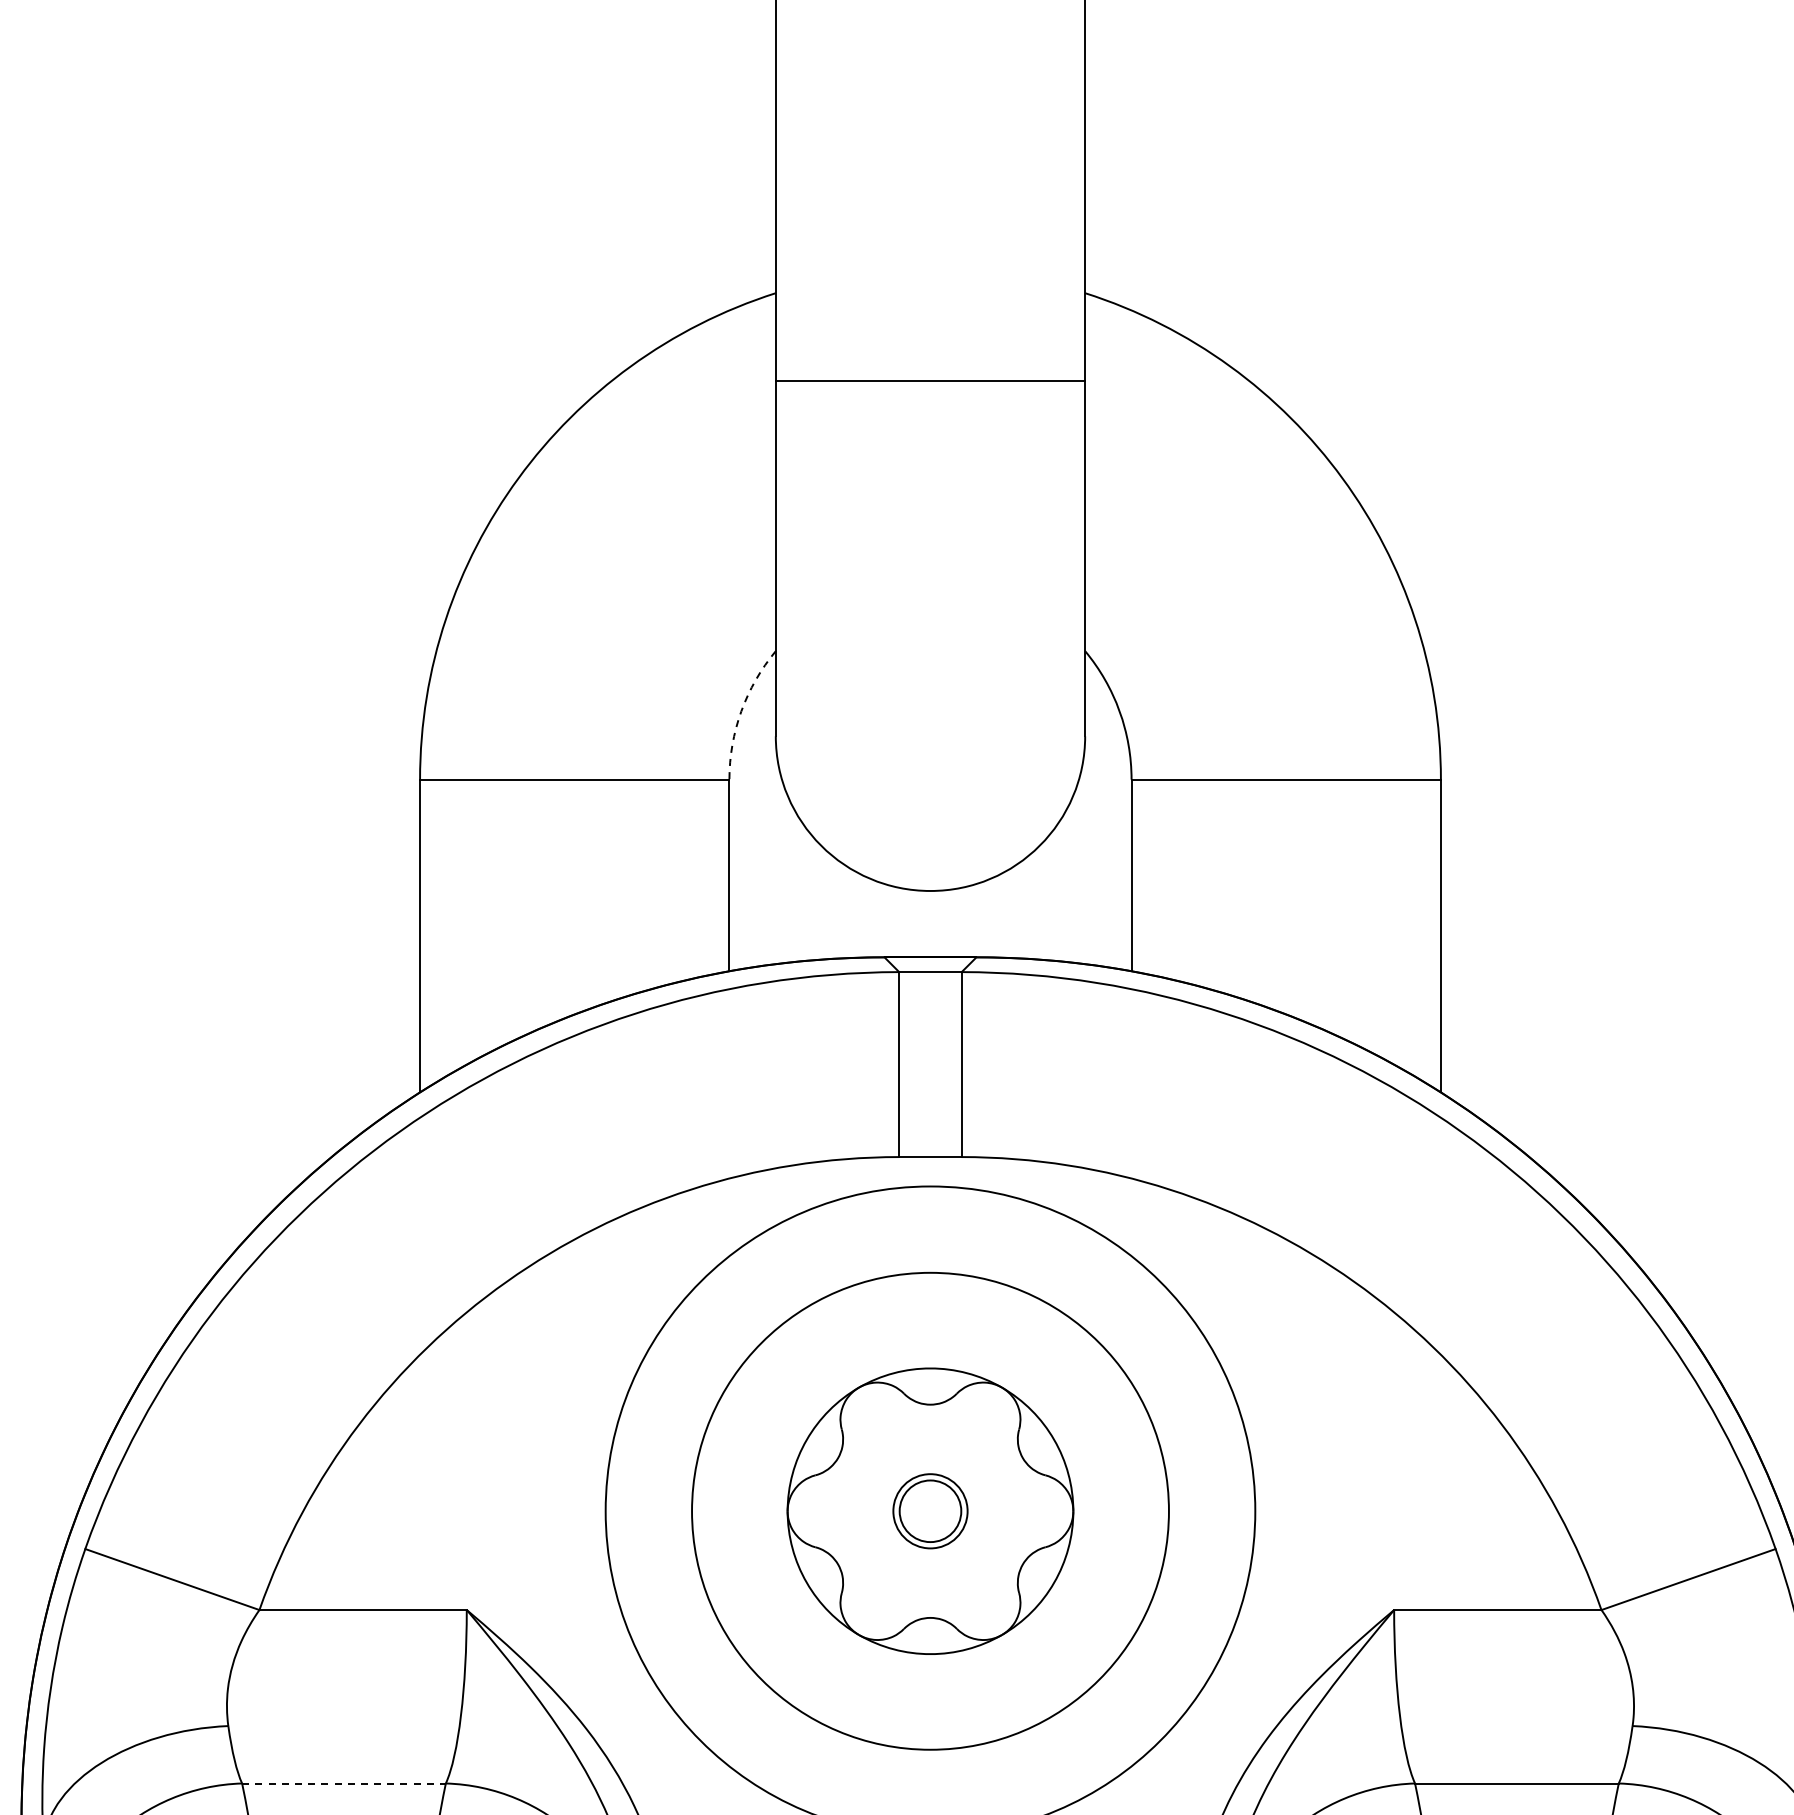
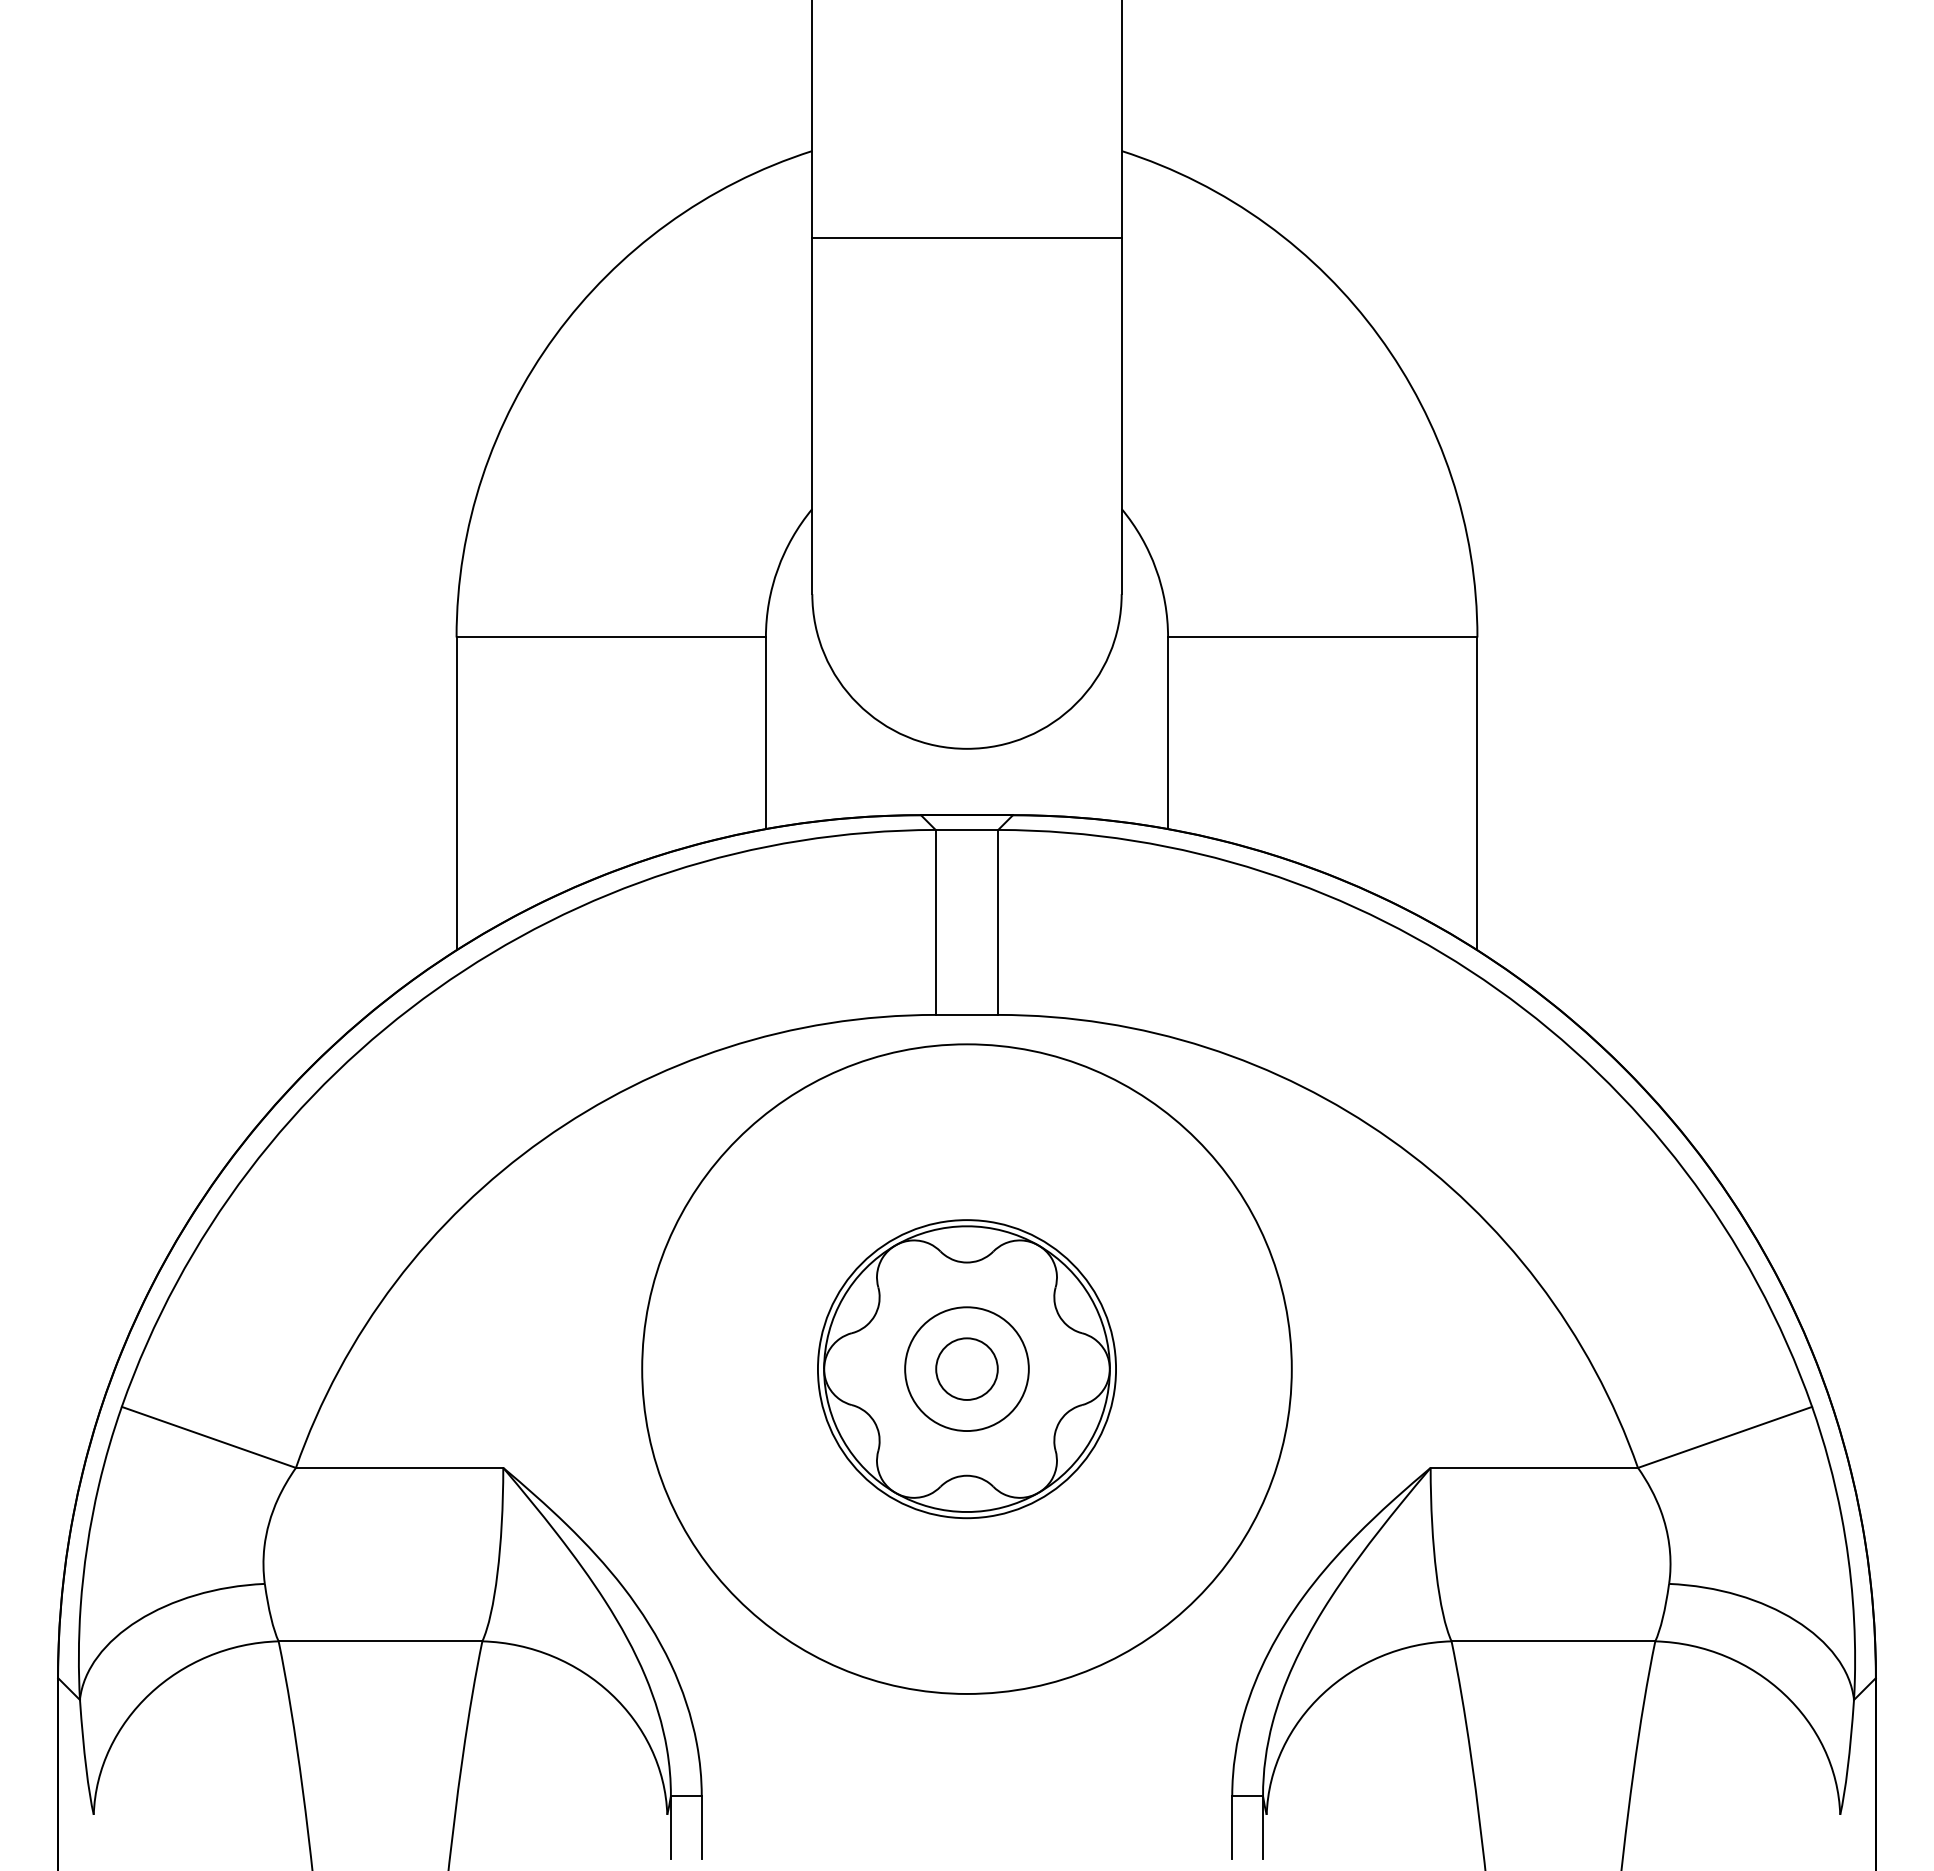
arc: (740, 711) -> (777, 569), dashed -> solid
circle: (929, 1511) -> (966, 1369), size x0.62
circle: (929, 1511) -> (966, 1369), size x1.67
line: (343, 1783) -> (380, 1641), dashed -> solid

